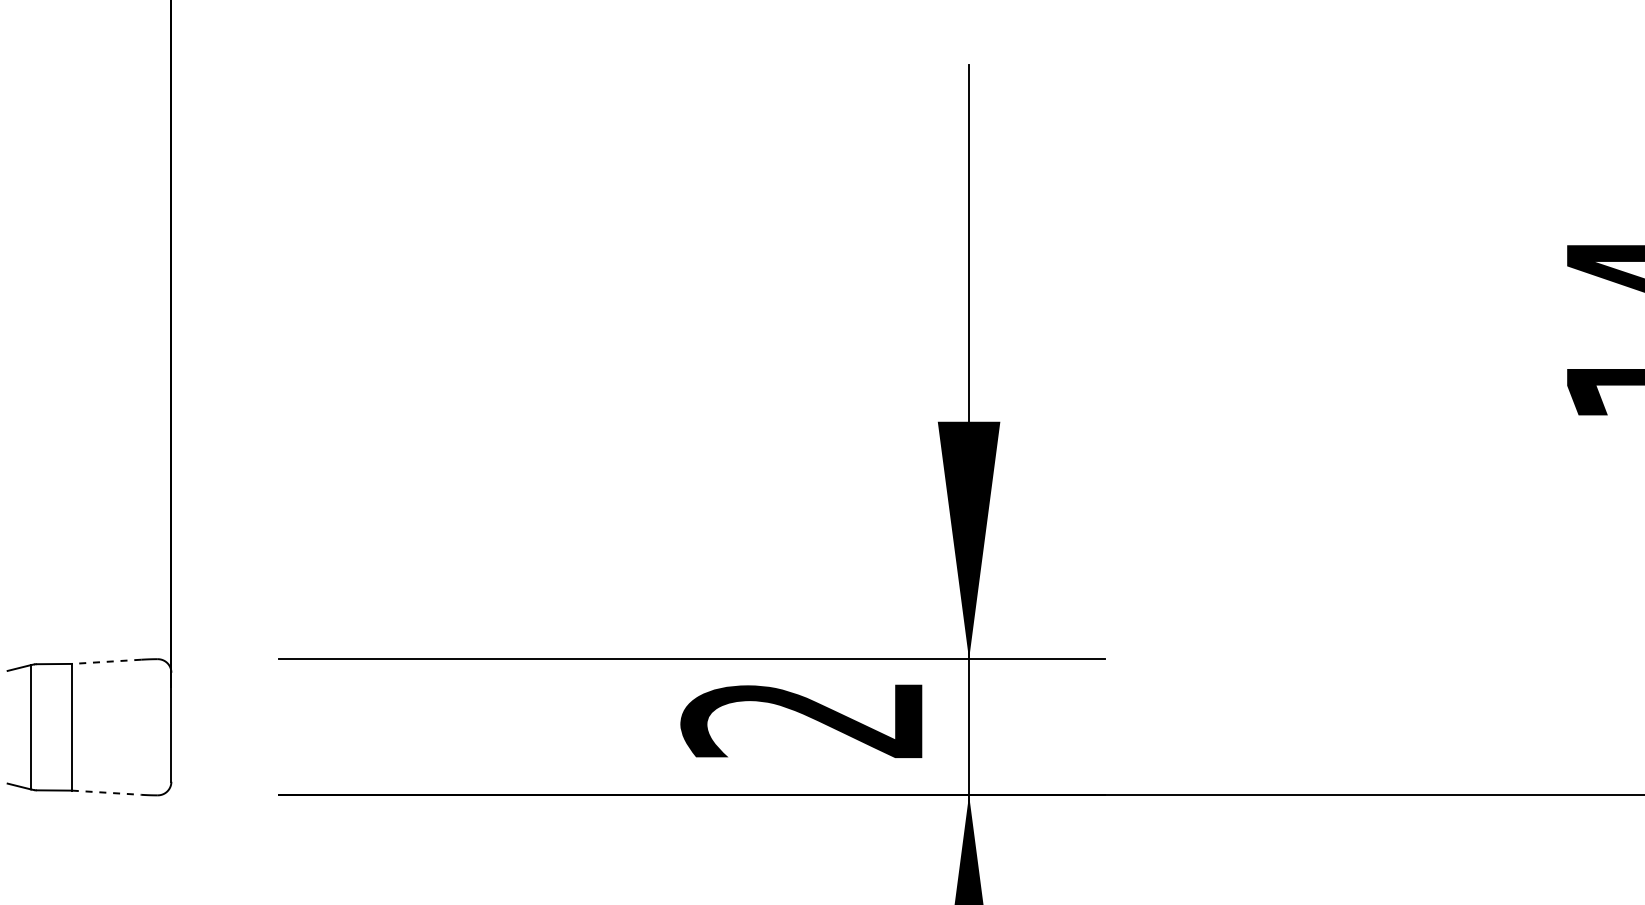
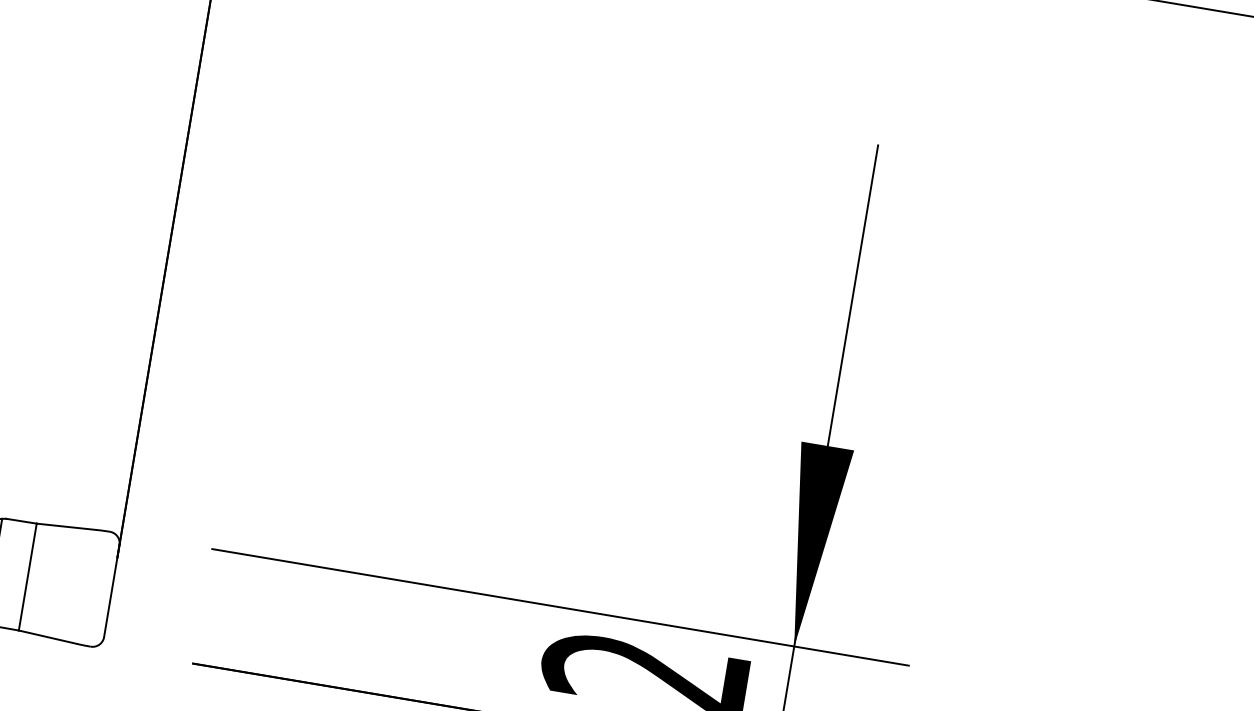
line: (106, 661) -> (66, 526), dashed -> solid
line: (106, 792) -> (47, 637), dashed -> solid

